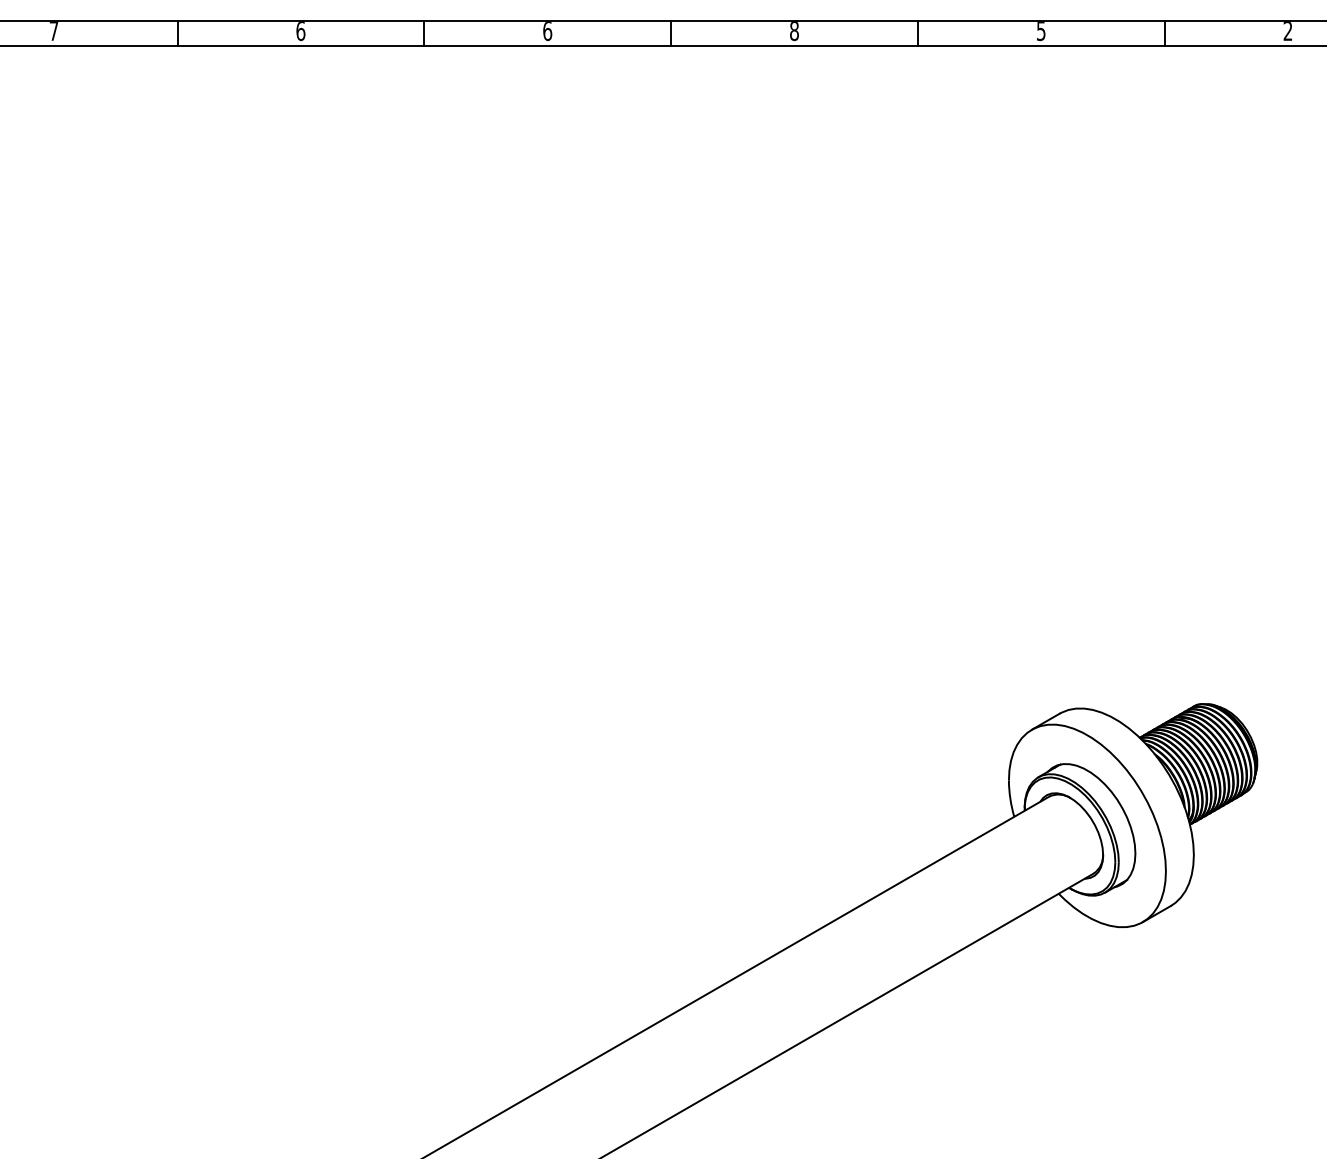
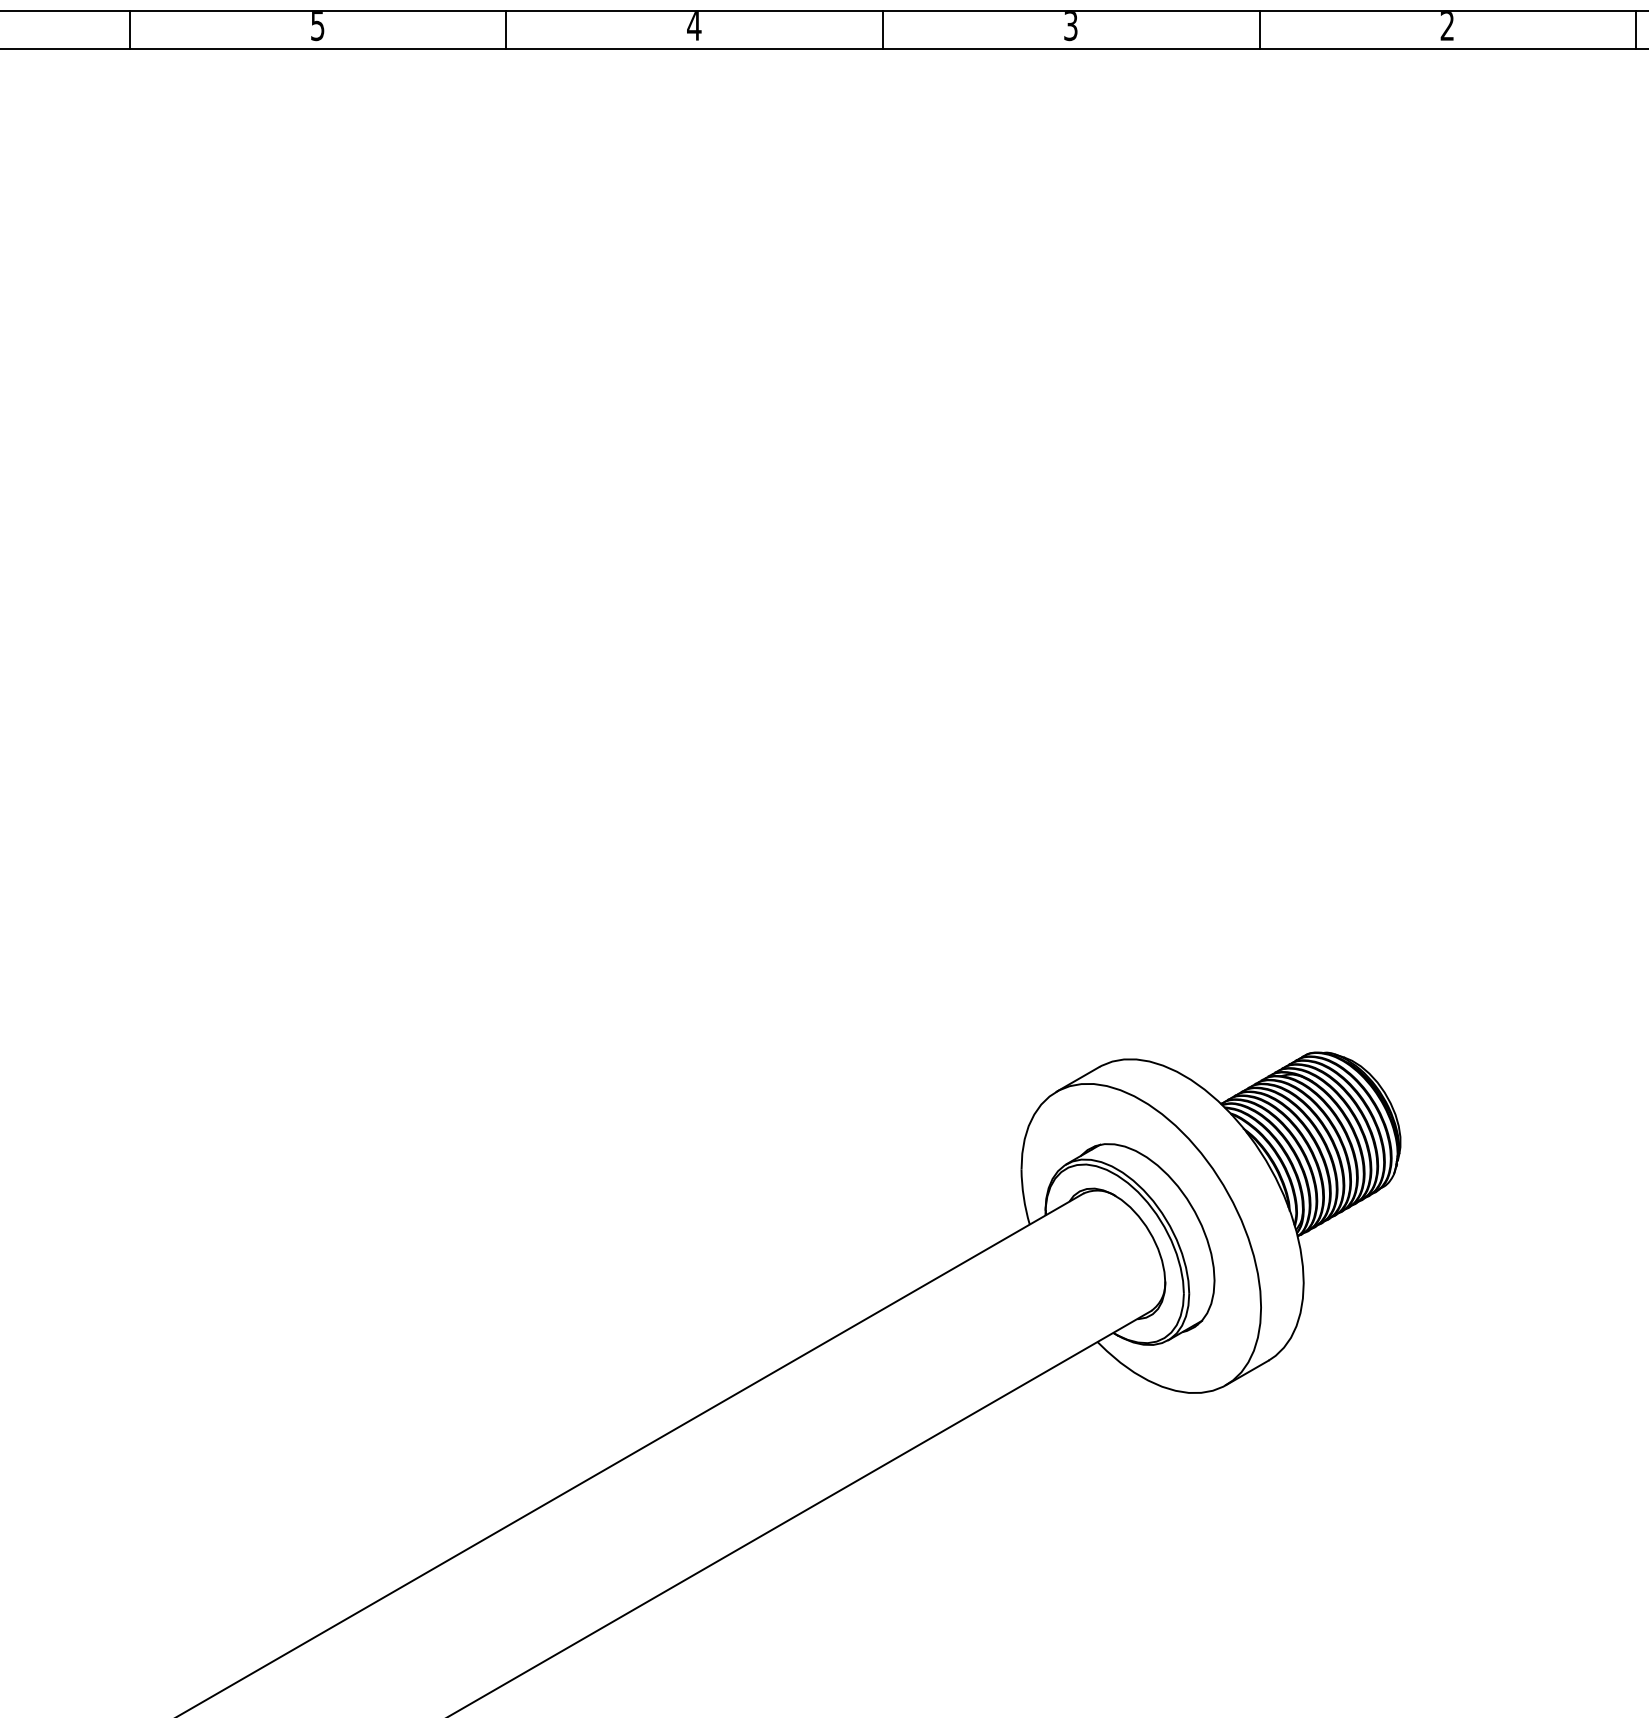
text: (547, 31) -> (317, 26), 6 -> 5
text: (794, 31) -> (694, 26), 8 -> 4
text: (1041, 31) -> (1071, 26), 5 -> 3

